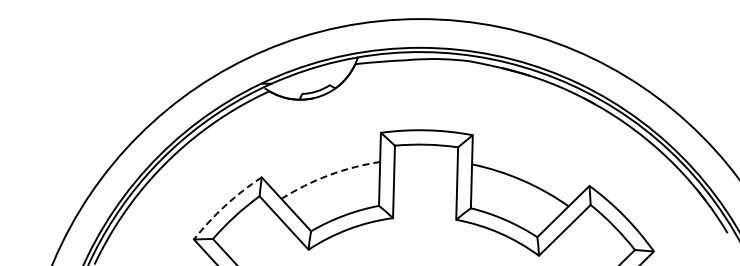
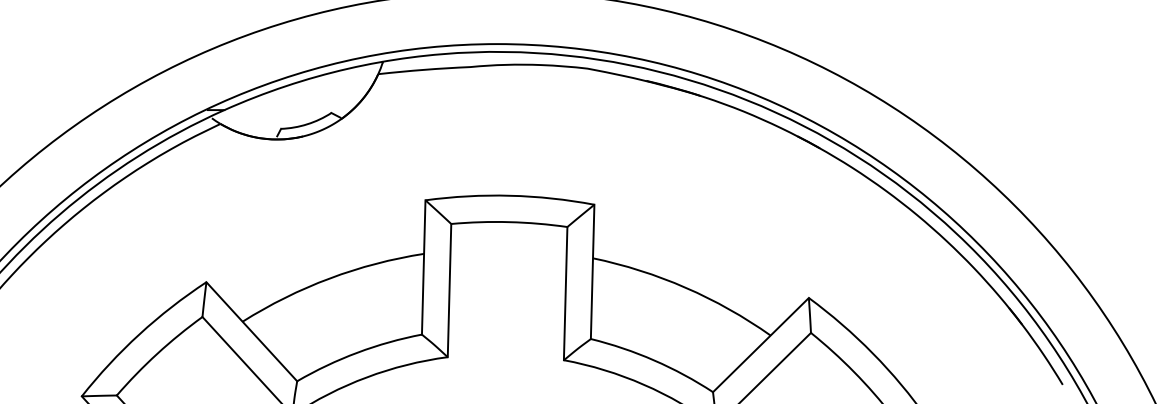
arc: (328, 175) -> (329, 278), dashed -> solid
arc: (225, 205) -> (139, 333), dashed -> solid

